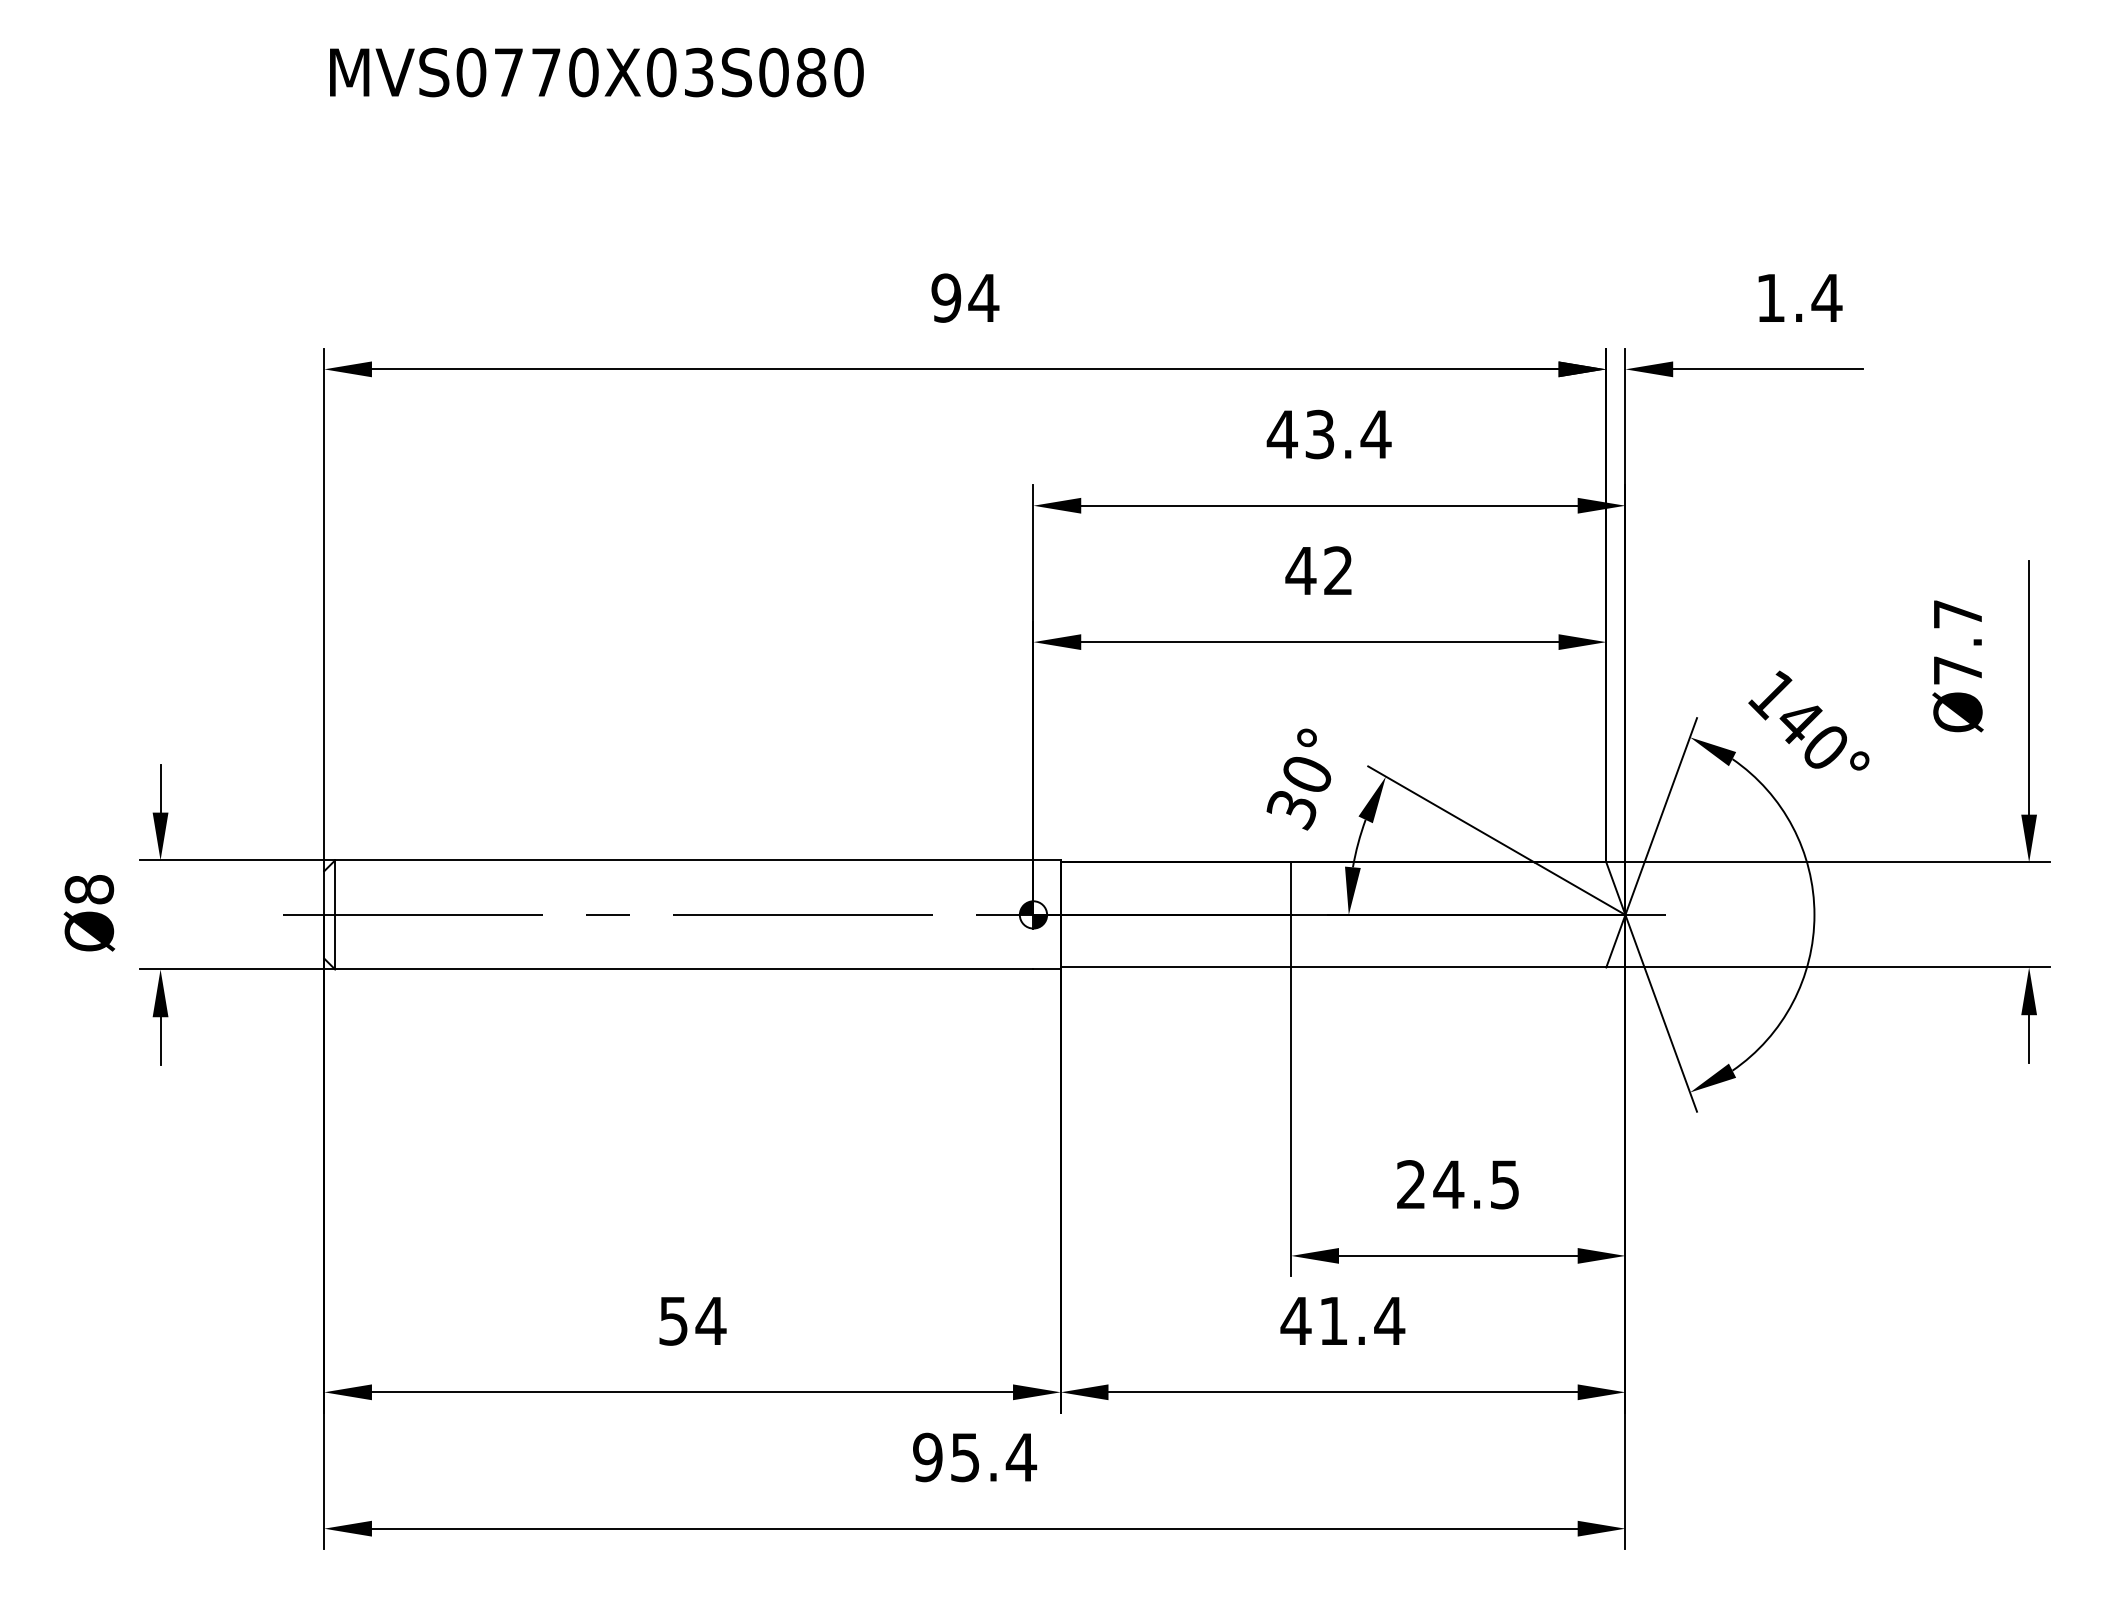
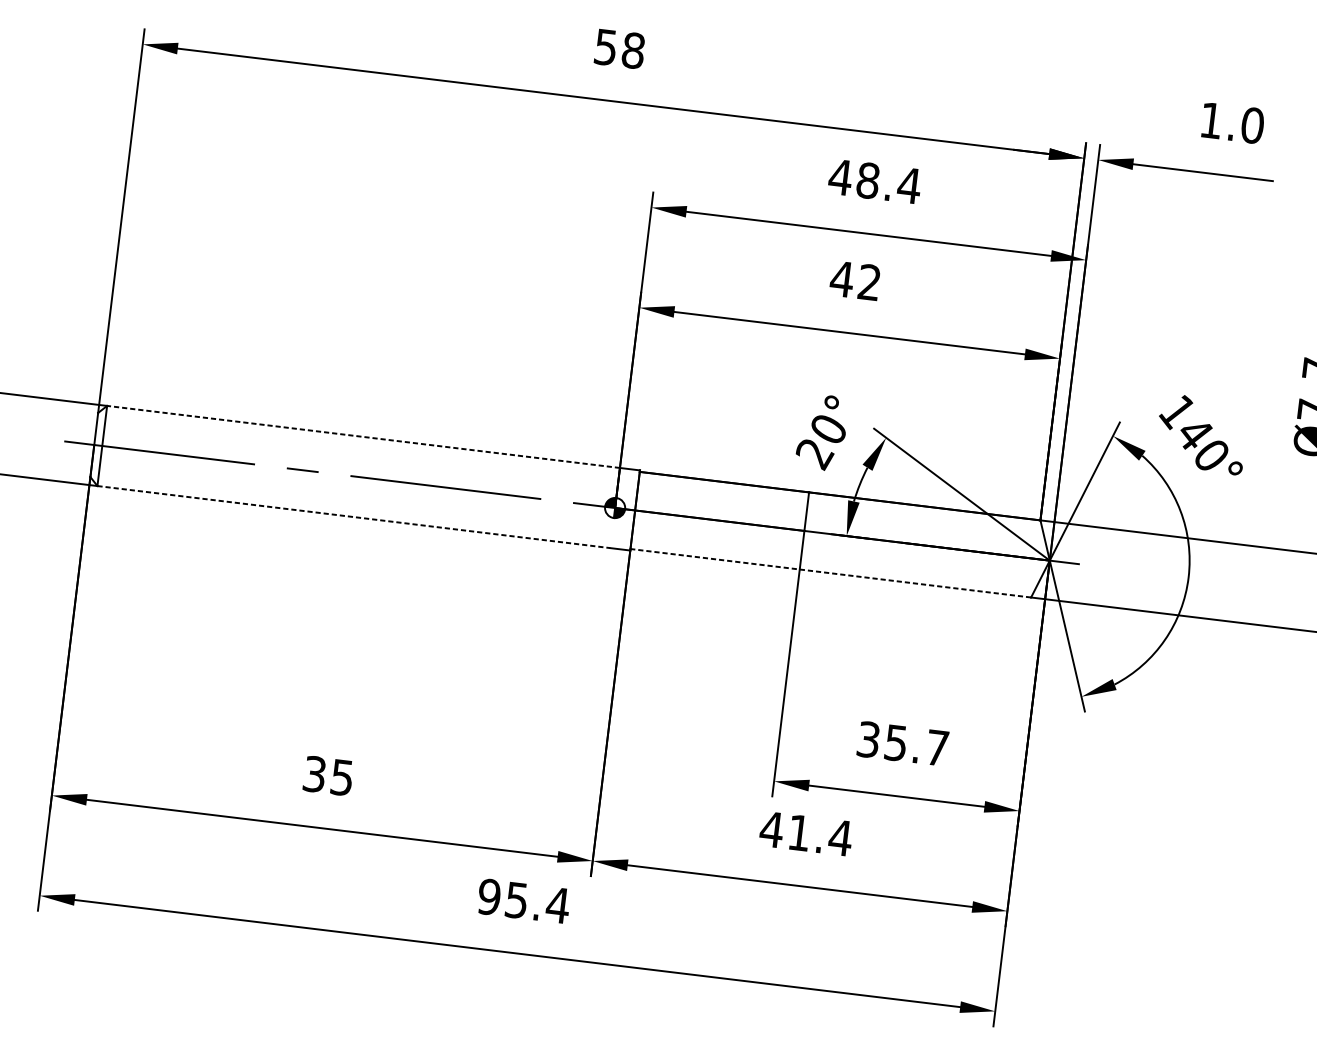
text: (965, 297) -> (620, 48), 94 -> 58
text: (1826, 297) -> (1252, 125), 1.4 -> 1.0
text: (1319, 434) -> (867, 180), 43.4 -> 48.4
text: (1292, 811) -> (814, 455), 30° -> 20°
line: (683, 860) -> (362, 436), solid -> dashed
line: (1333, 967) -> (830, 573), solid -> dashed
line: (684, 969) -> (354, 517), solid -> dashed
text: (1457, 1184) -> (902, 743), 24.5 -> 35.7
text: (693, 1320) -> (329, 775), 54 -> 35

